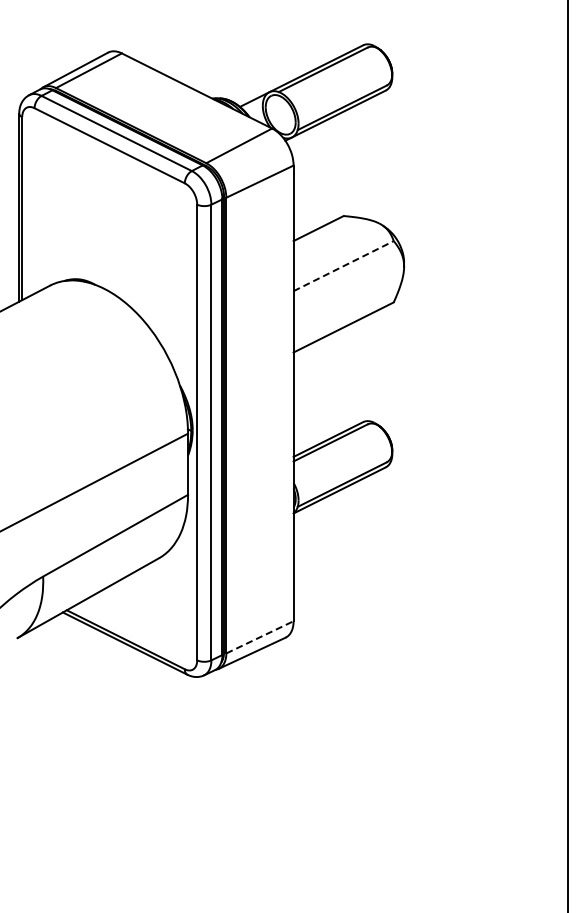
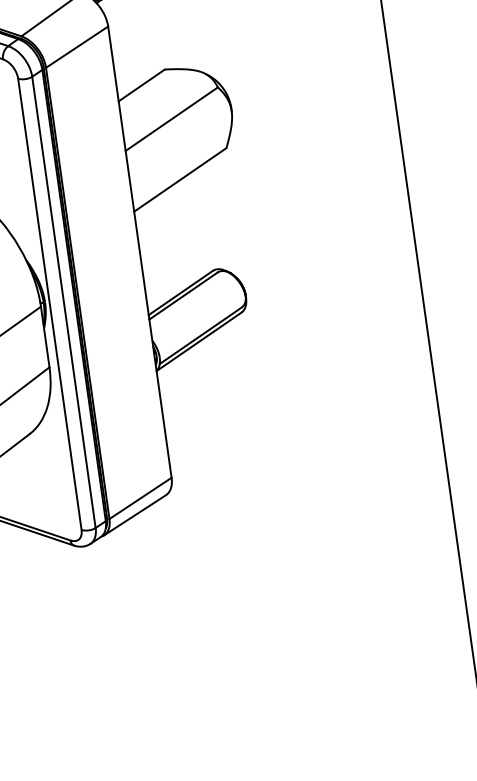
line: (343, 266) -> (171, 119), dashed -> solid
line: (260, 637) -> (141, 498), dashed -> solid

